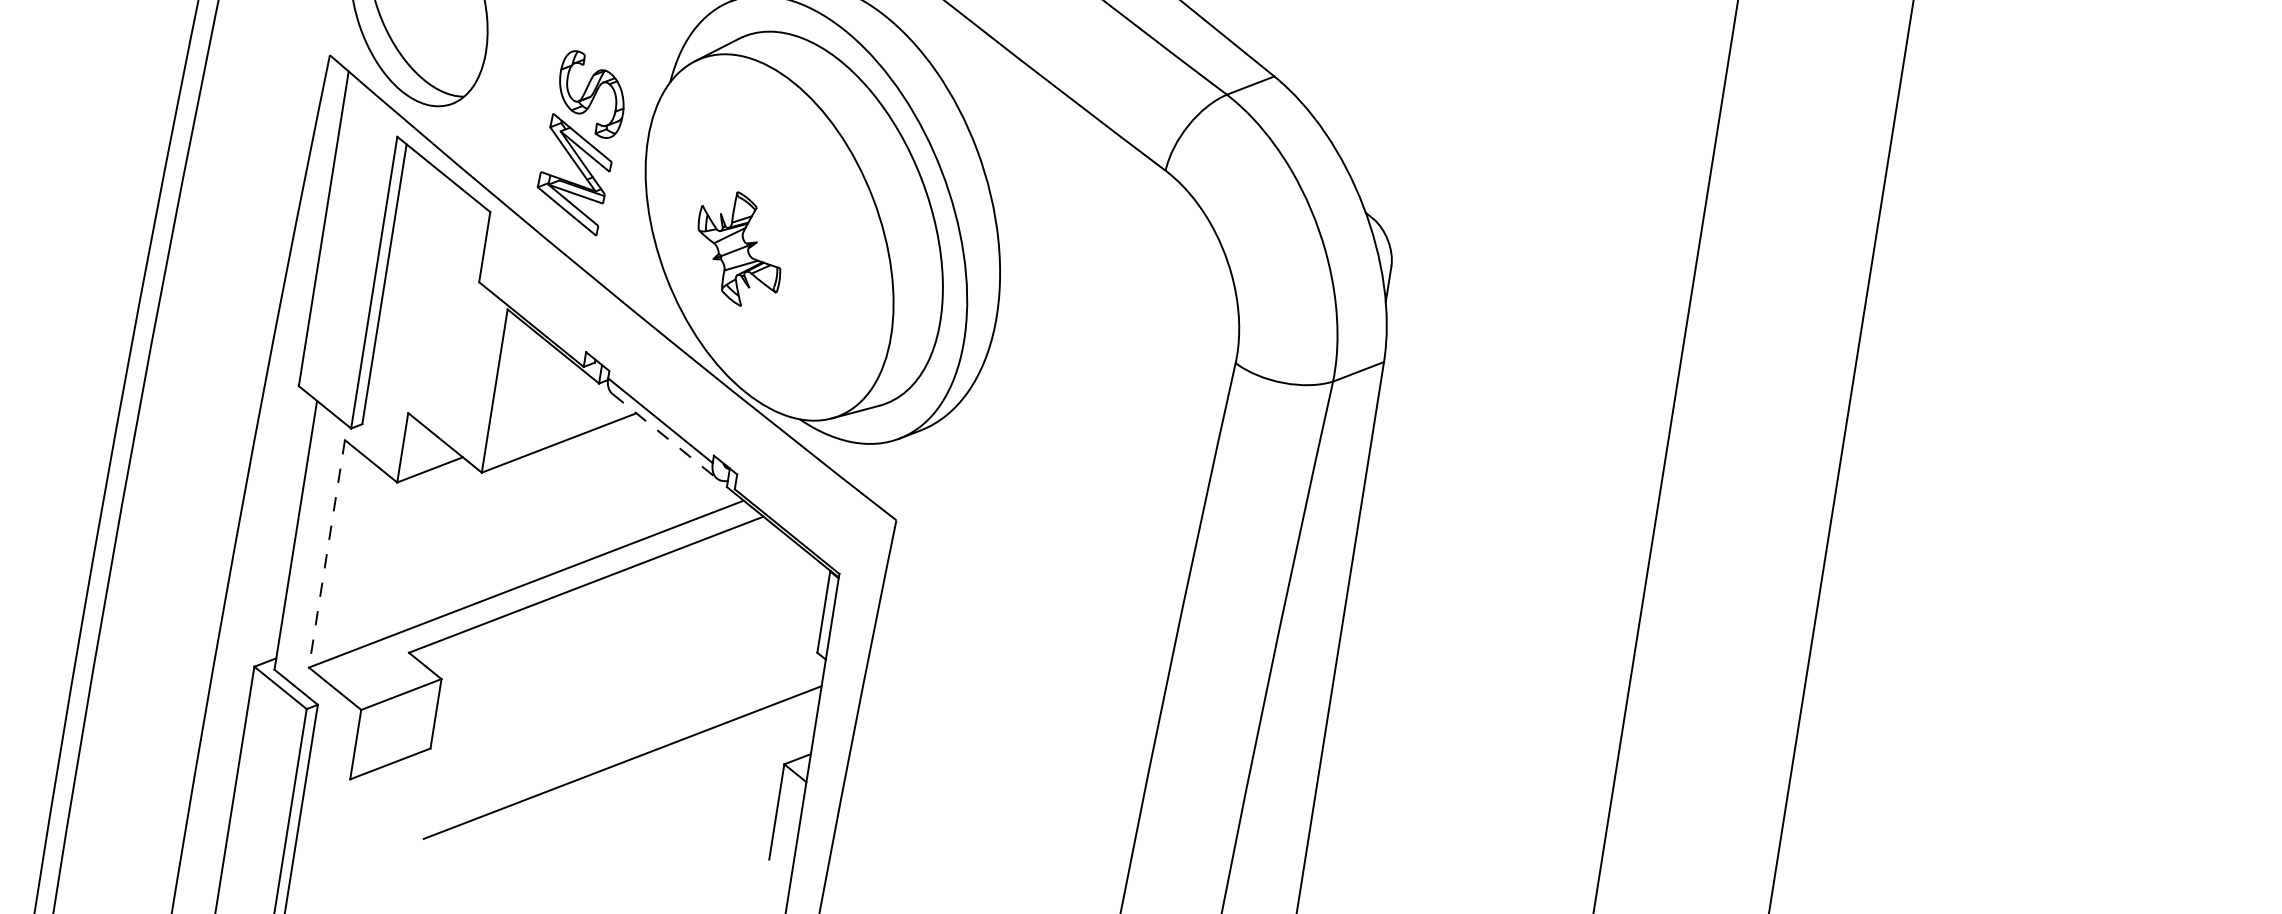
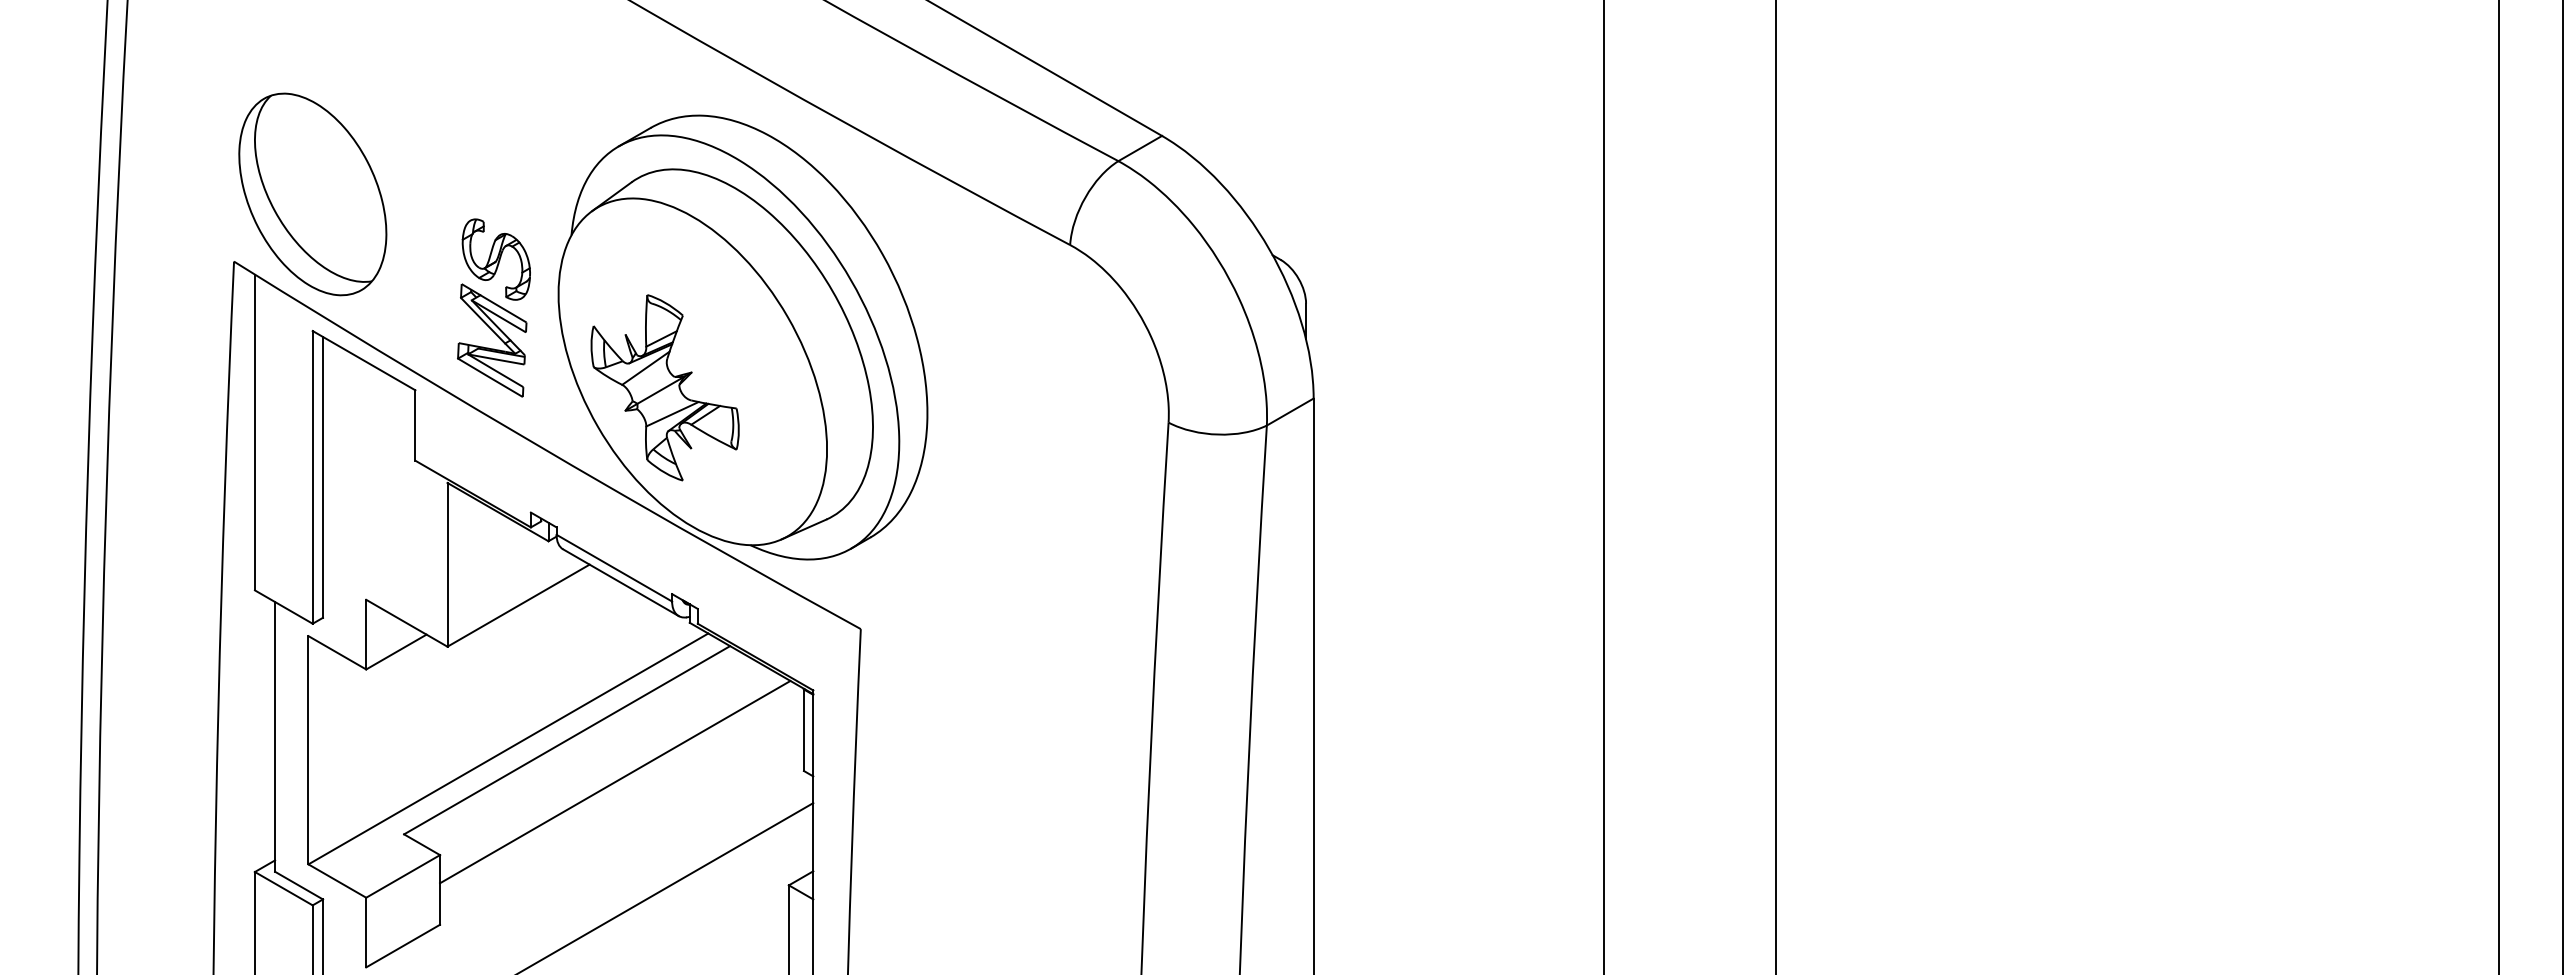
part: (738, 248) -> (664, 387), size x1.67
line: (664, 435) -> (620, 582), dashed -> solid
line: (326, 554) -> (308, 750), dashed -> solid
line: (627, 633) -> (615, 781), added

